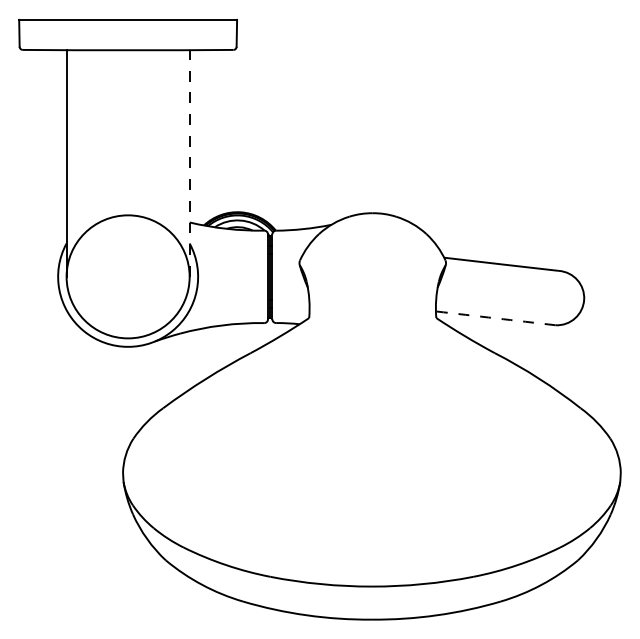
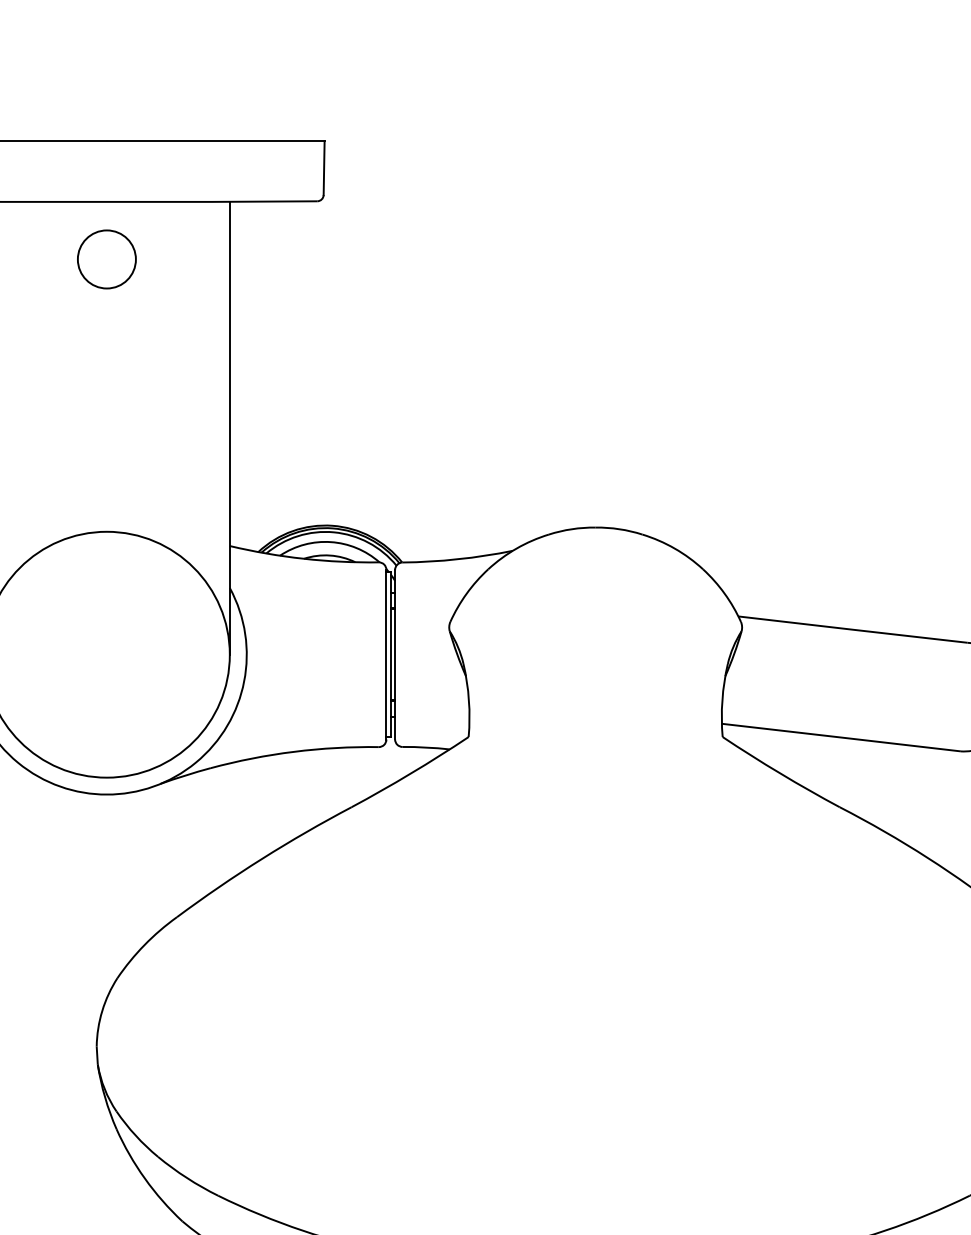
circle: (127, 78) -> (105, 258), added
line: (189, 163) -> (229, 428), dashed -> solid
arc: (495, 318) -> (840, 737), dashed -> solid

